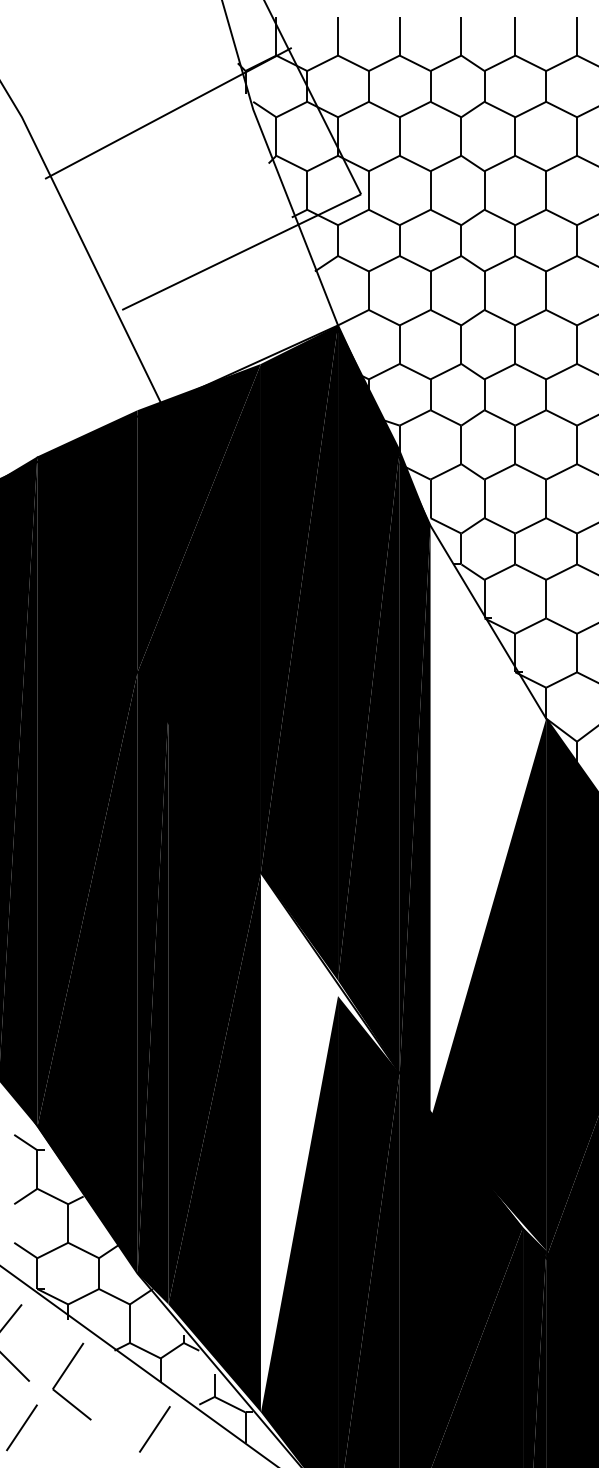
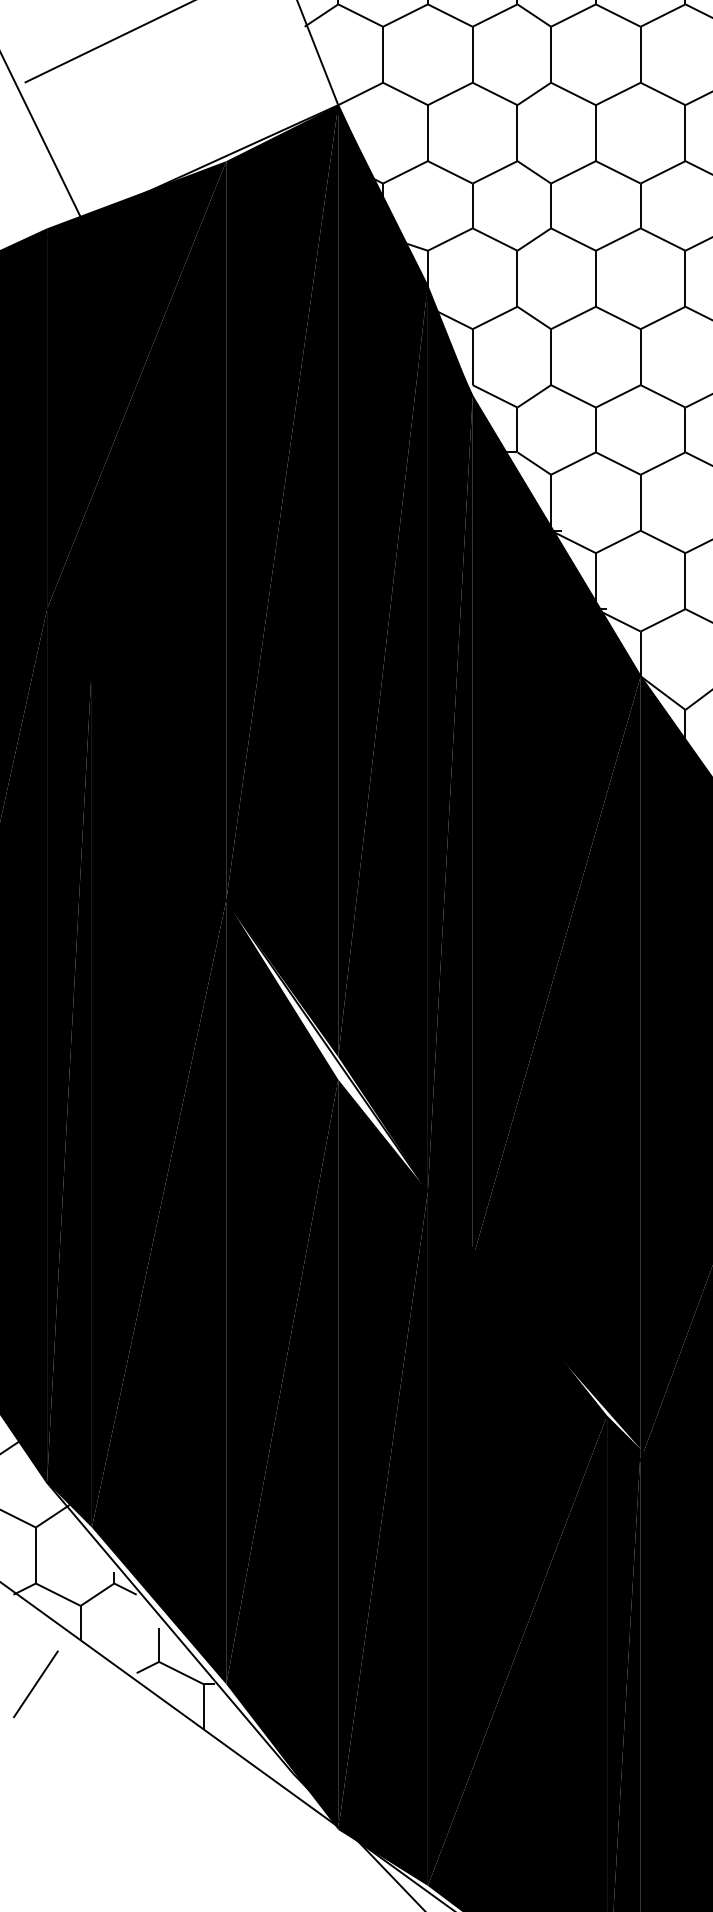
fill: (488, 822) -> (556, 827), added
fill: (299, 1142) -> (282, 1292), added
line: (154, 1429) -> (35, 1684), moved

